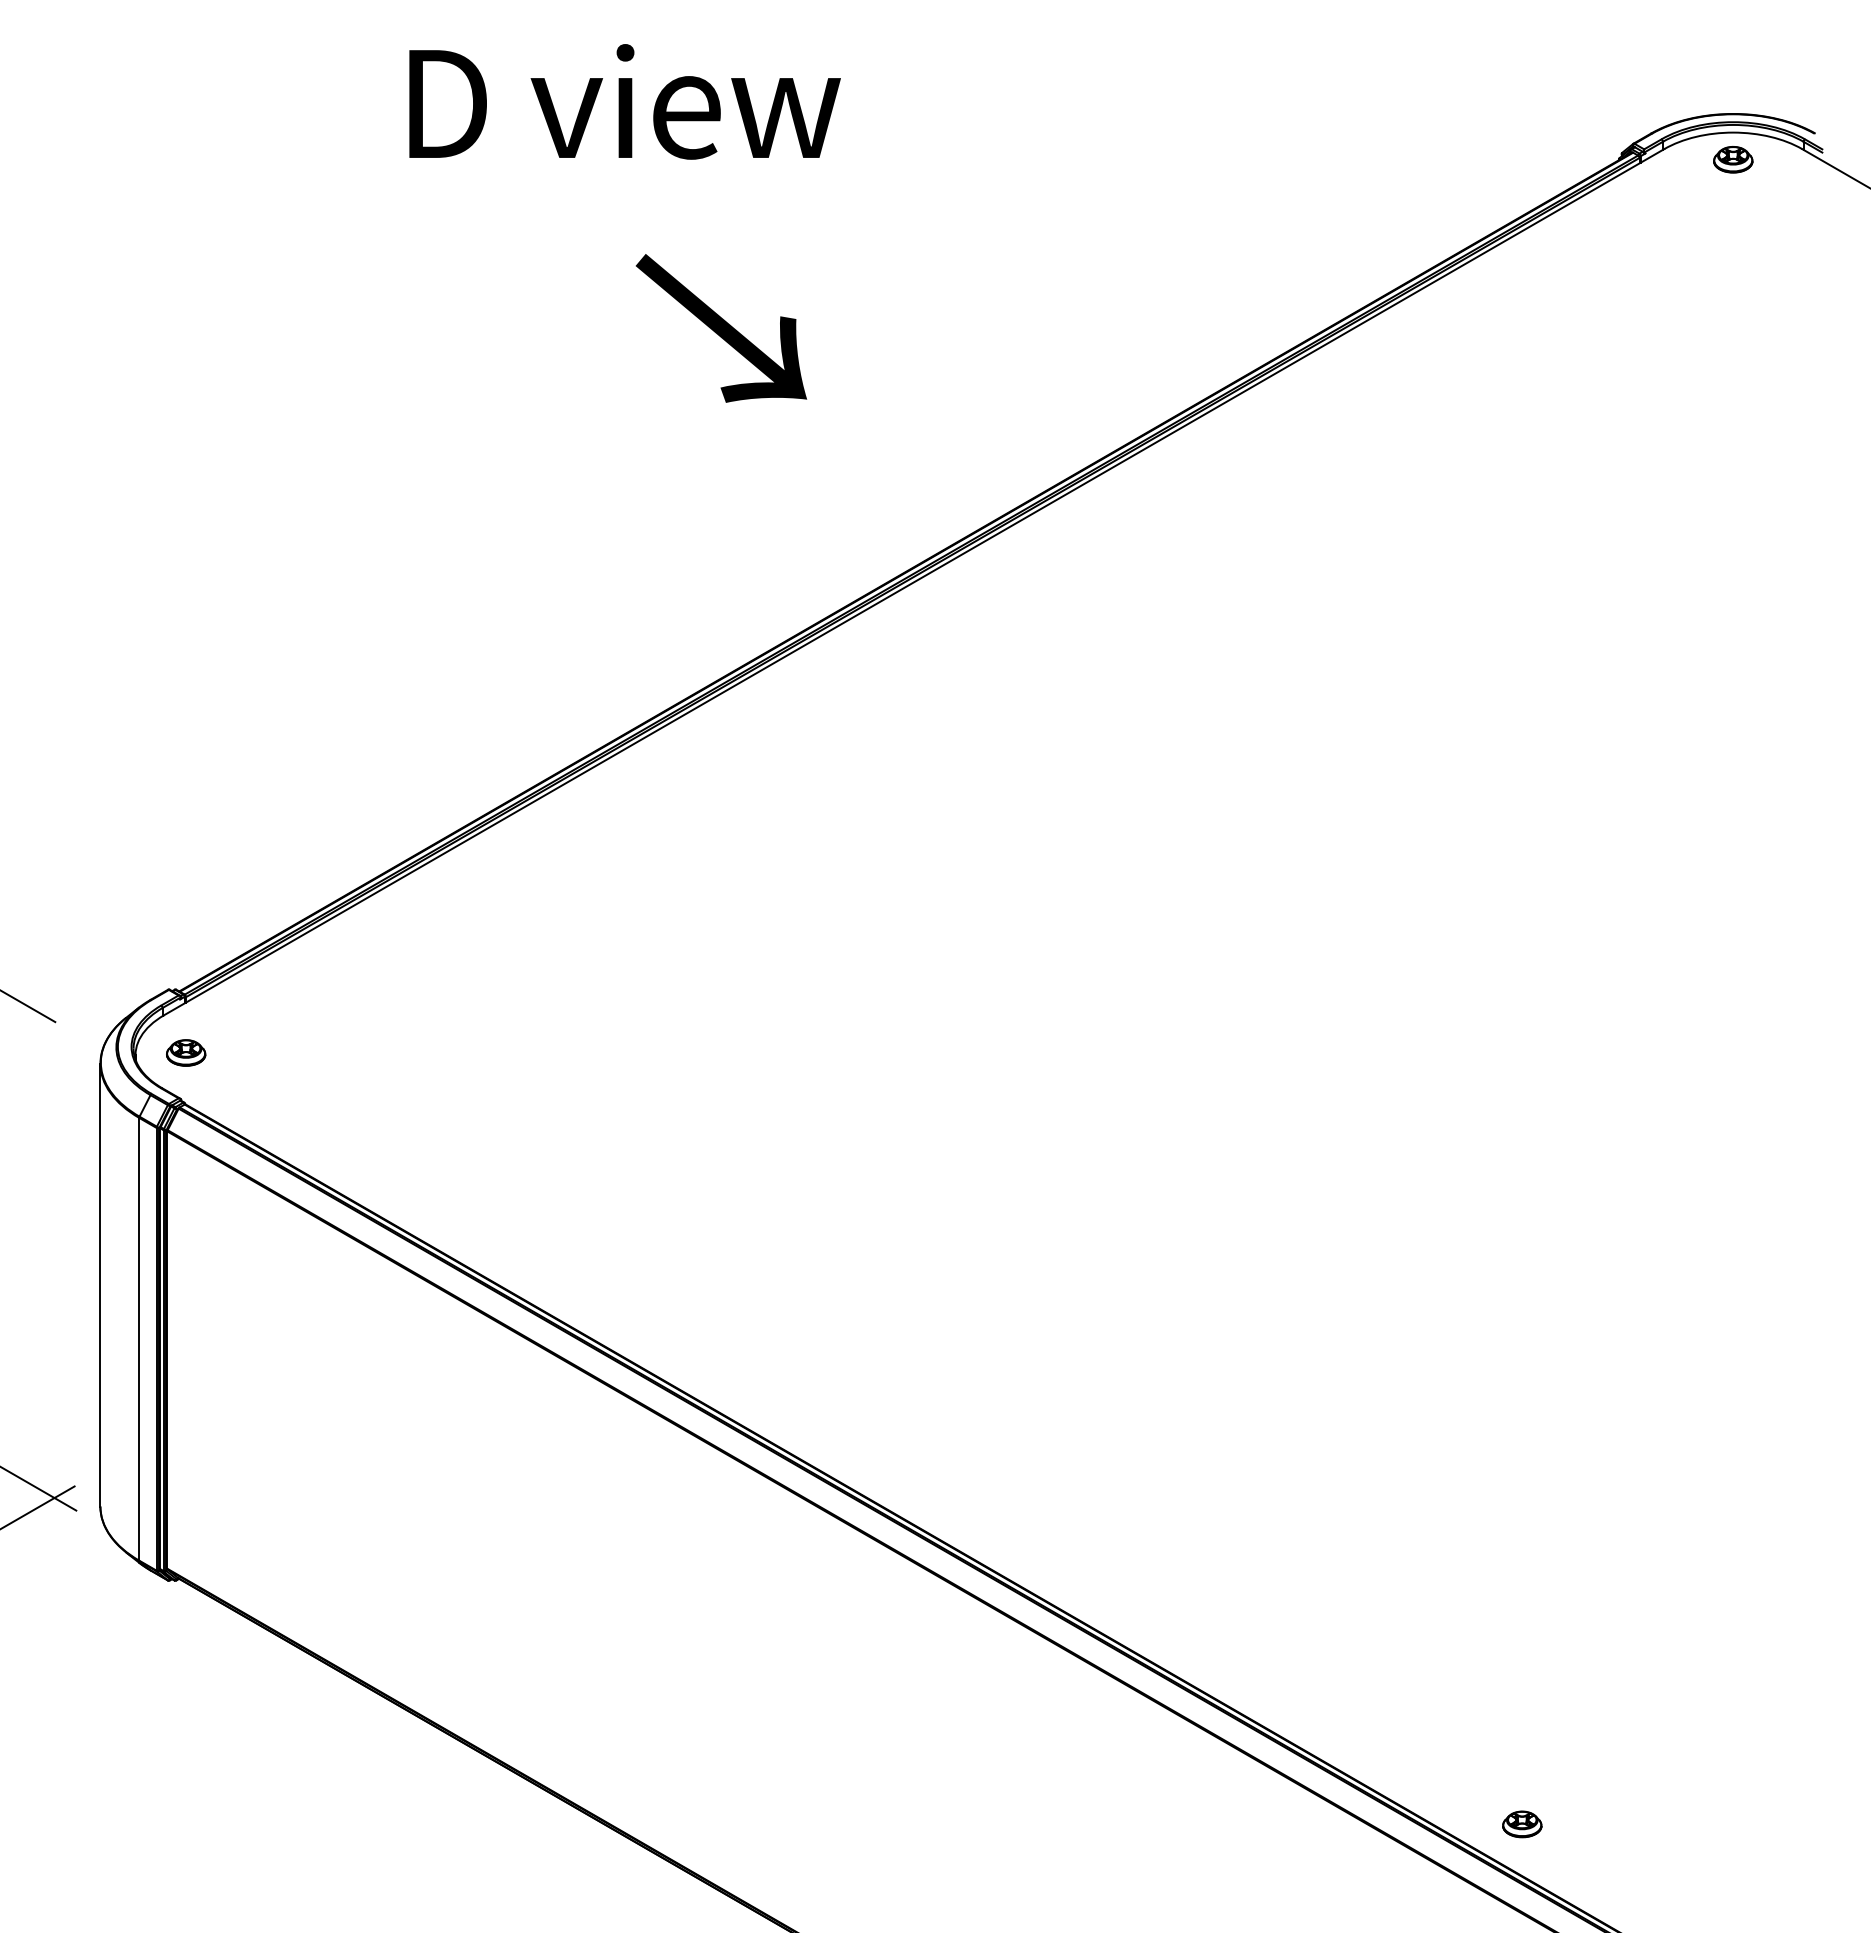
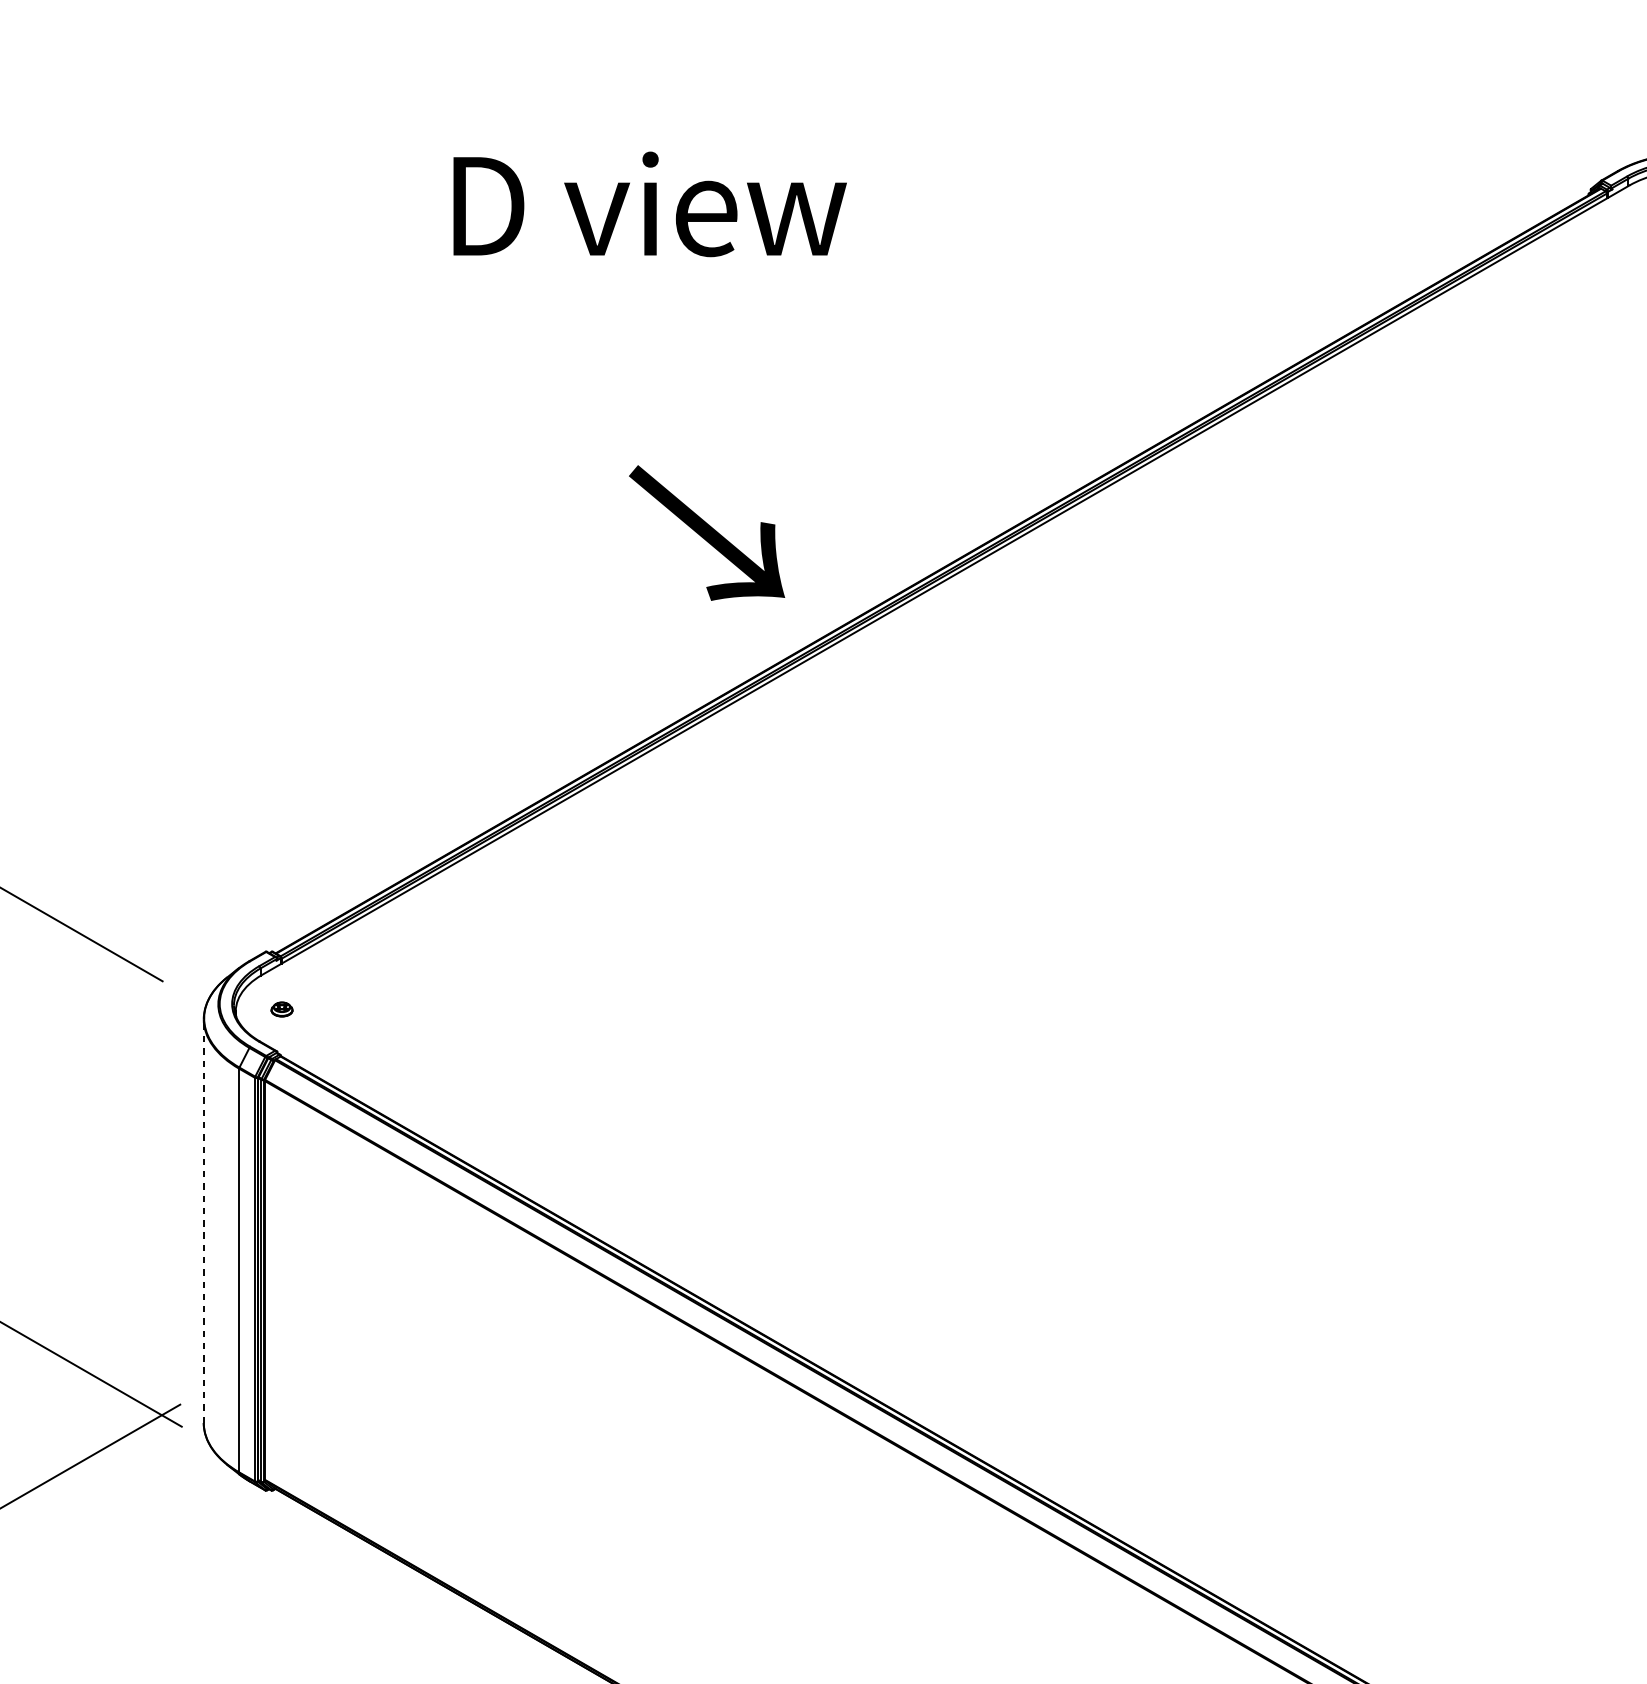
text: (624, 101) -> (649, 204), moved
text: (721, 328) -> (707, 533), moved
part: (186, 1052) -> (282, 1009), size x0.6
line: (100, 1284) -> (203, 1220), solid -> dashed

